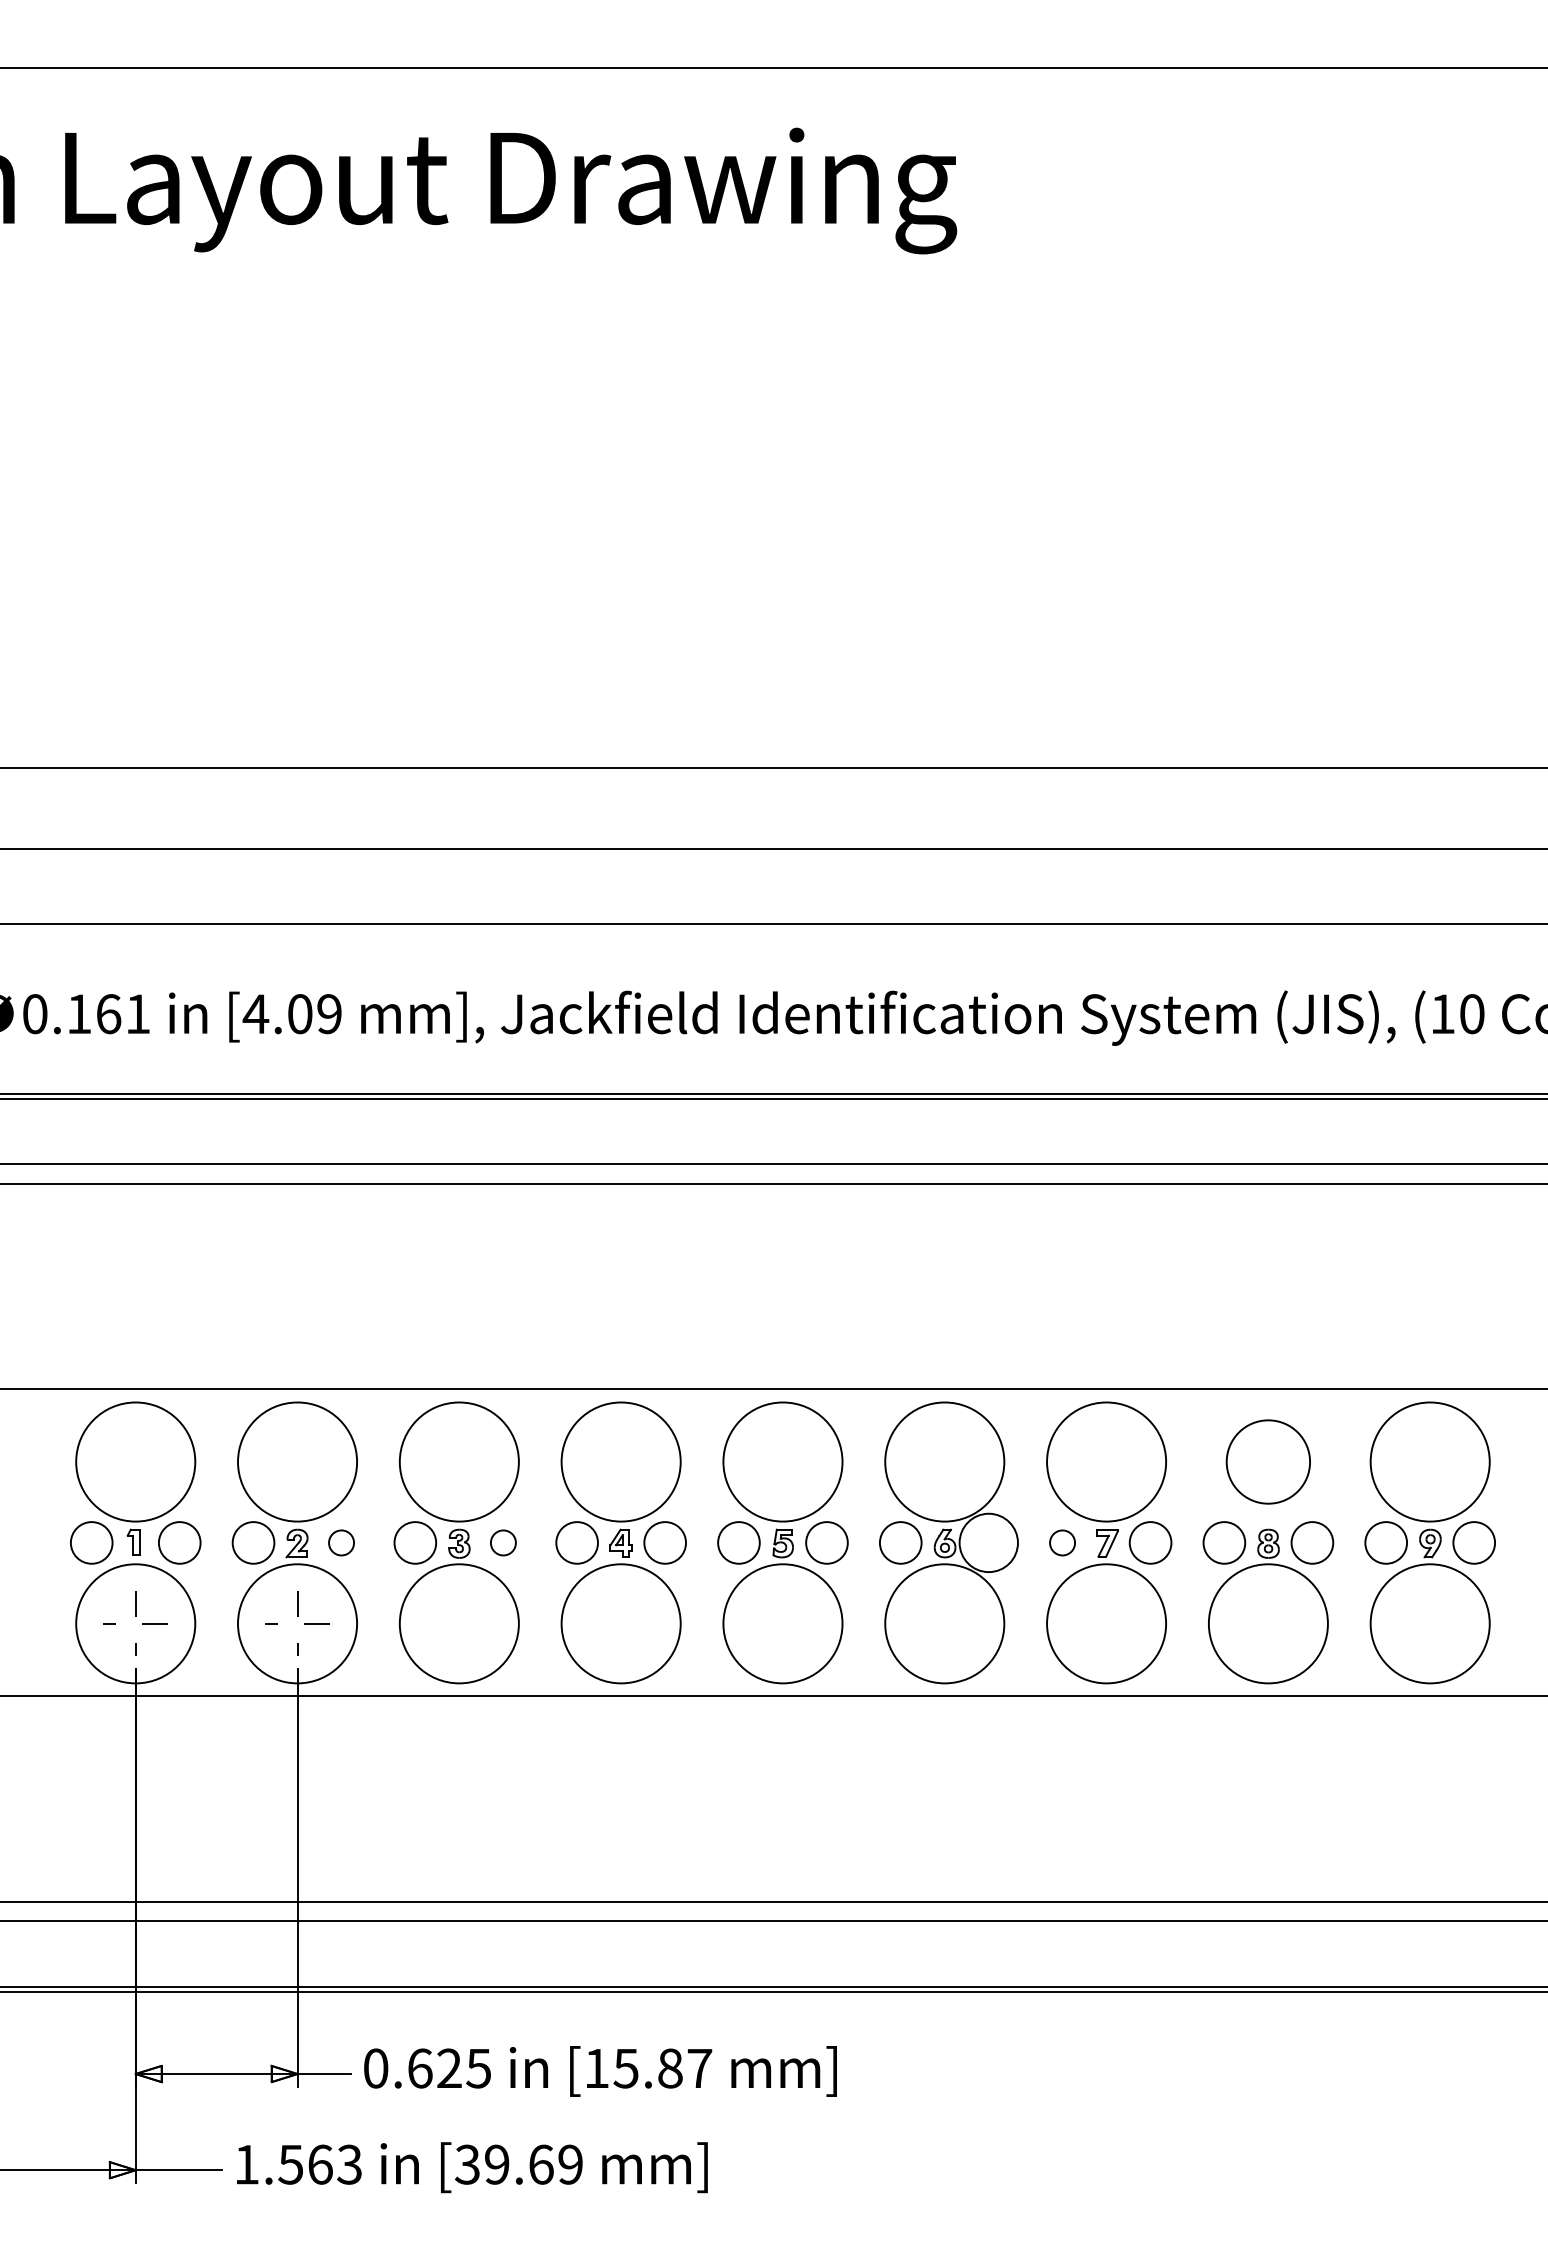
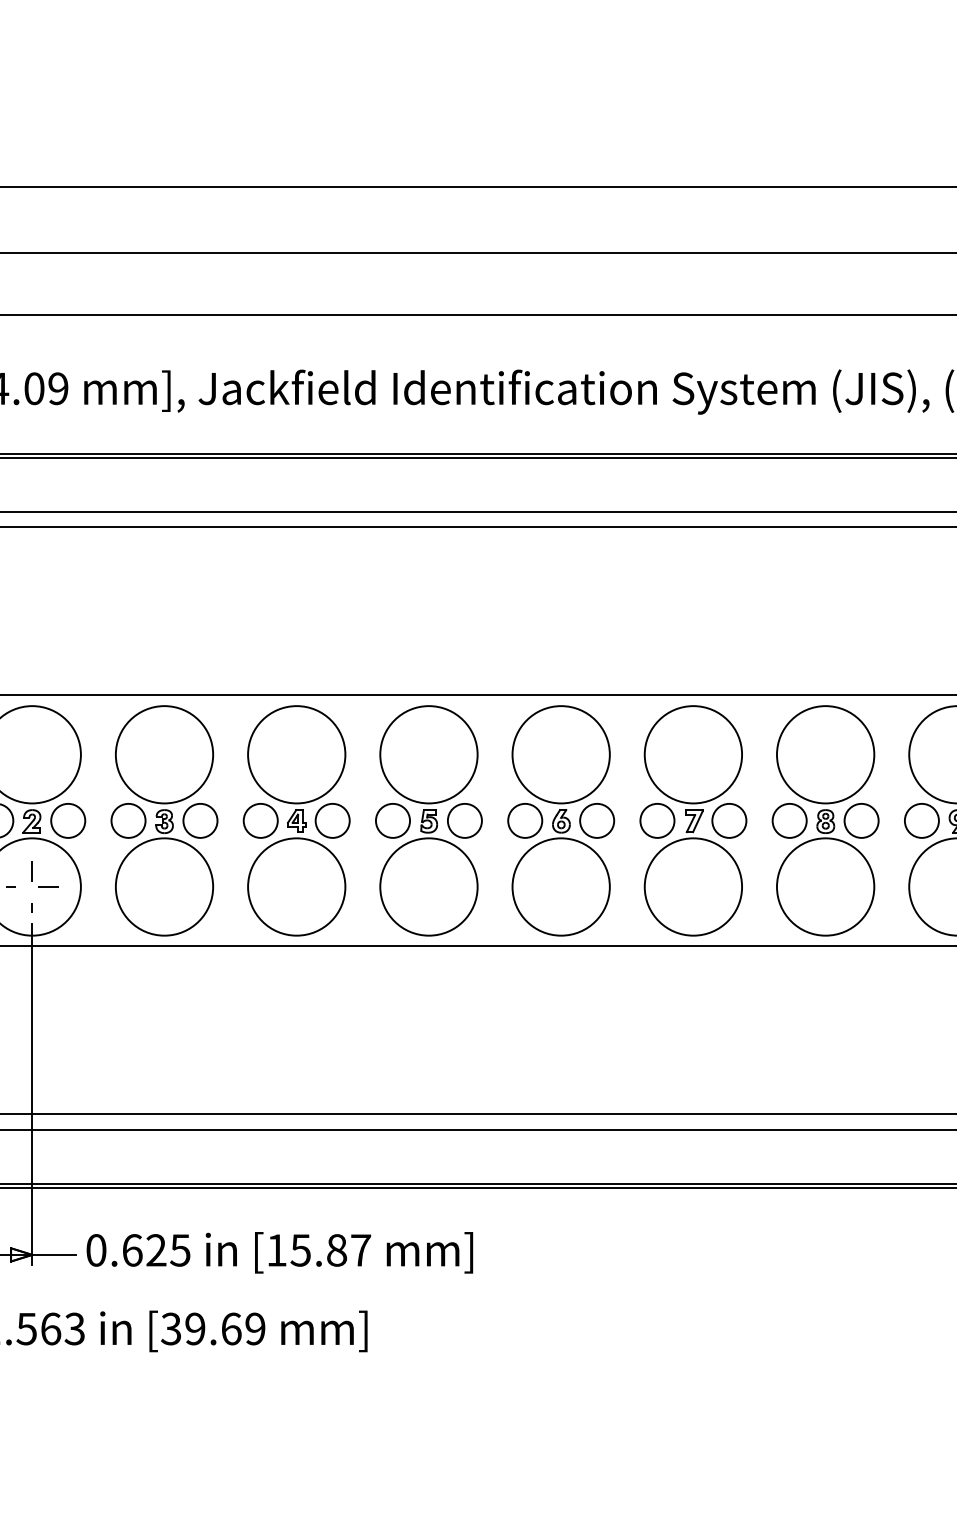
circle: (1267, 1461) -> (824, 754), size x1.43
circle: (341, 1542) -> (68, 820), size x1.67
circle: (503, 1542) -> (200, 820), size x1.67
circle: (988, 1542) -> (596, 820), size x0.71
circle: (1062, 1542) -> (657, 820), size x1.67

